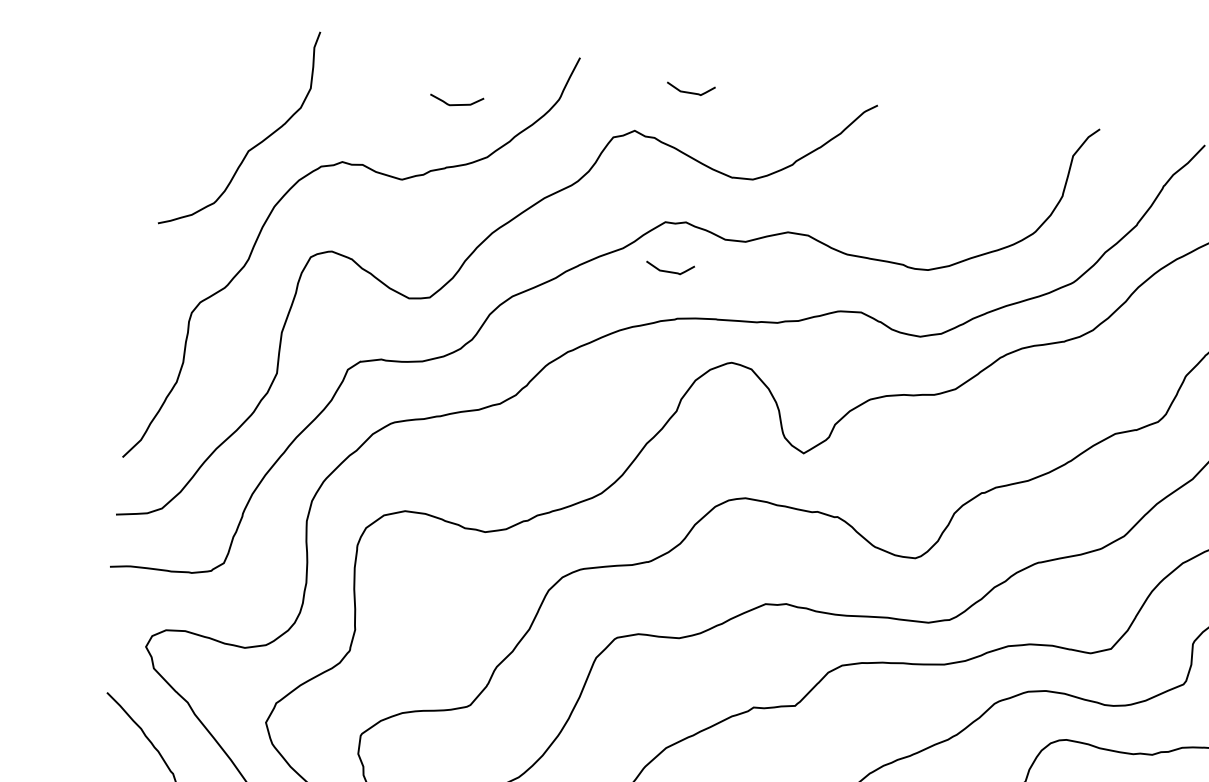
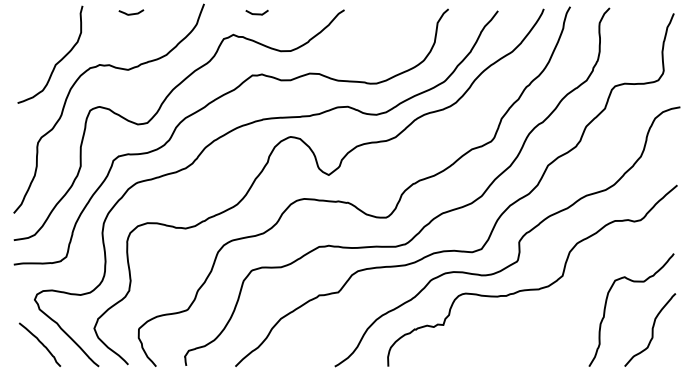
curve: (456, 103) -> (131, 13), moved
curve: (668, 270) -> (256, 97), removed

